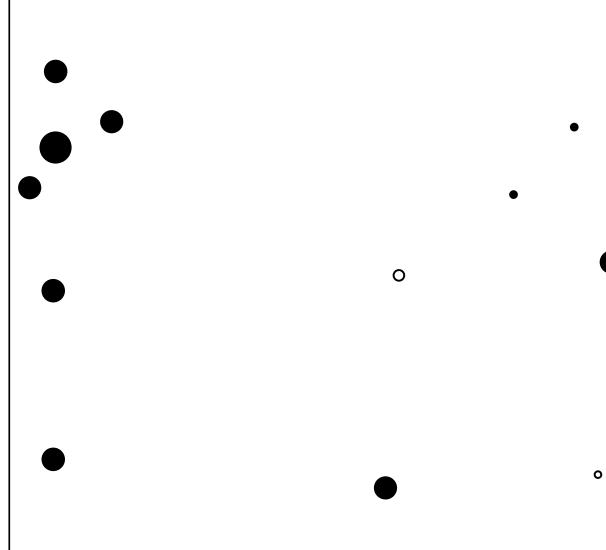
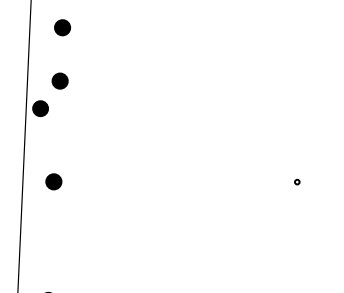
part: (111, 121) -> (100, 64), removed
part: (55, 146) -> (60, 80), size x0.71
circle: (398, 275) -> (297, 182), size x0.62

